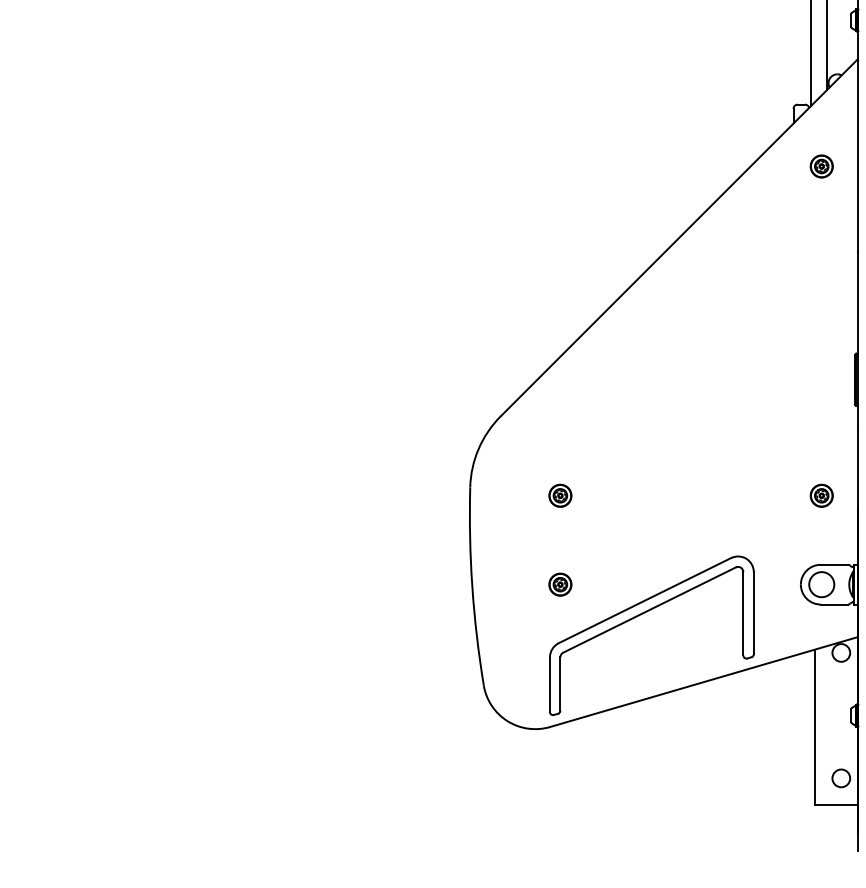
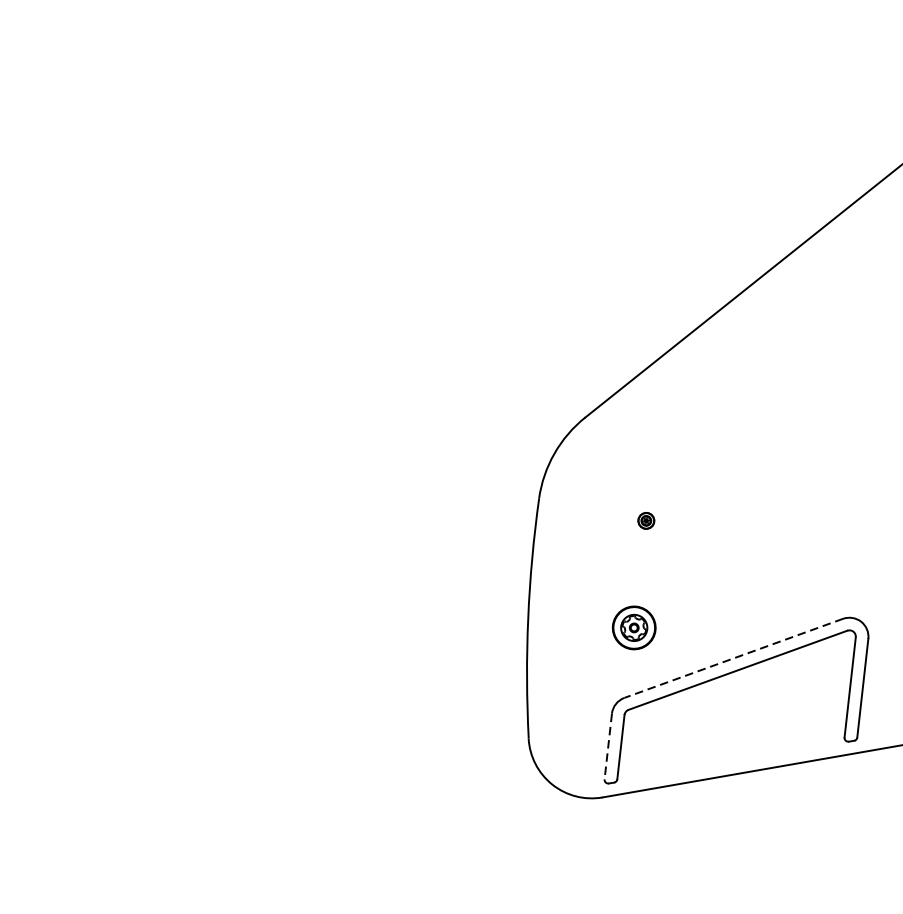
part: (560, 495) -> (646, 520), size x0.6
part: (560, 584) -> (634, 627), size x1.6
line: (644, 600) -> (733, 658), solid -> dashed
line: (549, 685) -> (607, 747), solid -> dashed

